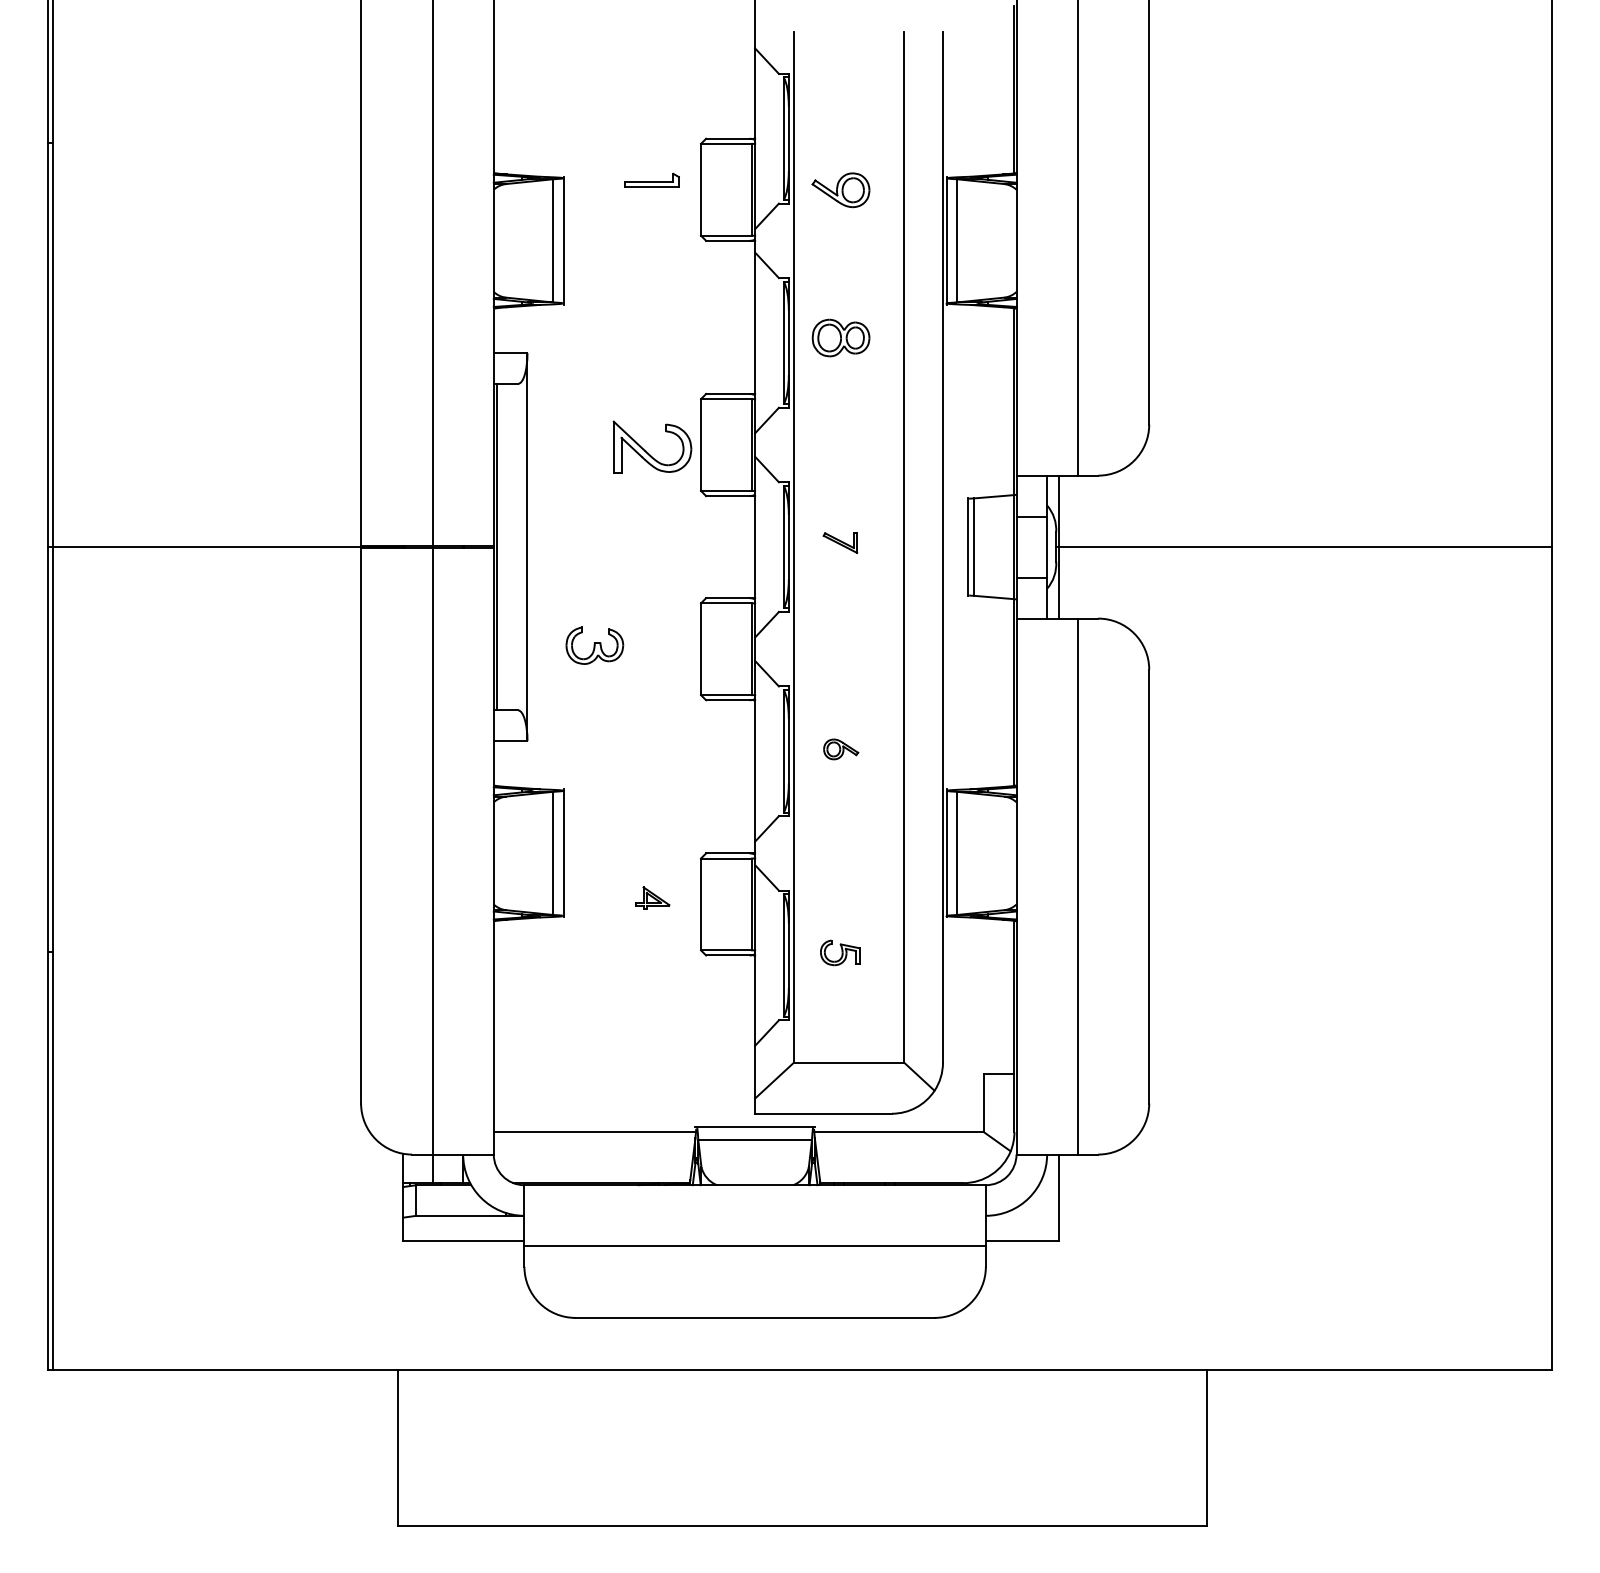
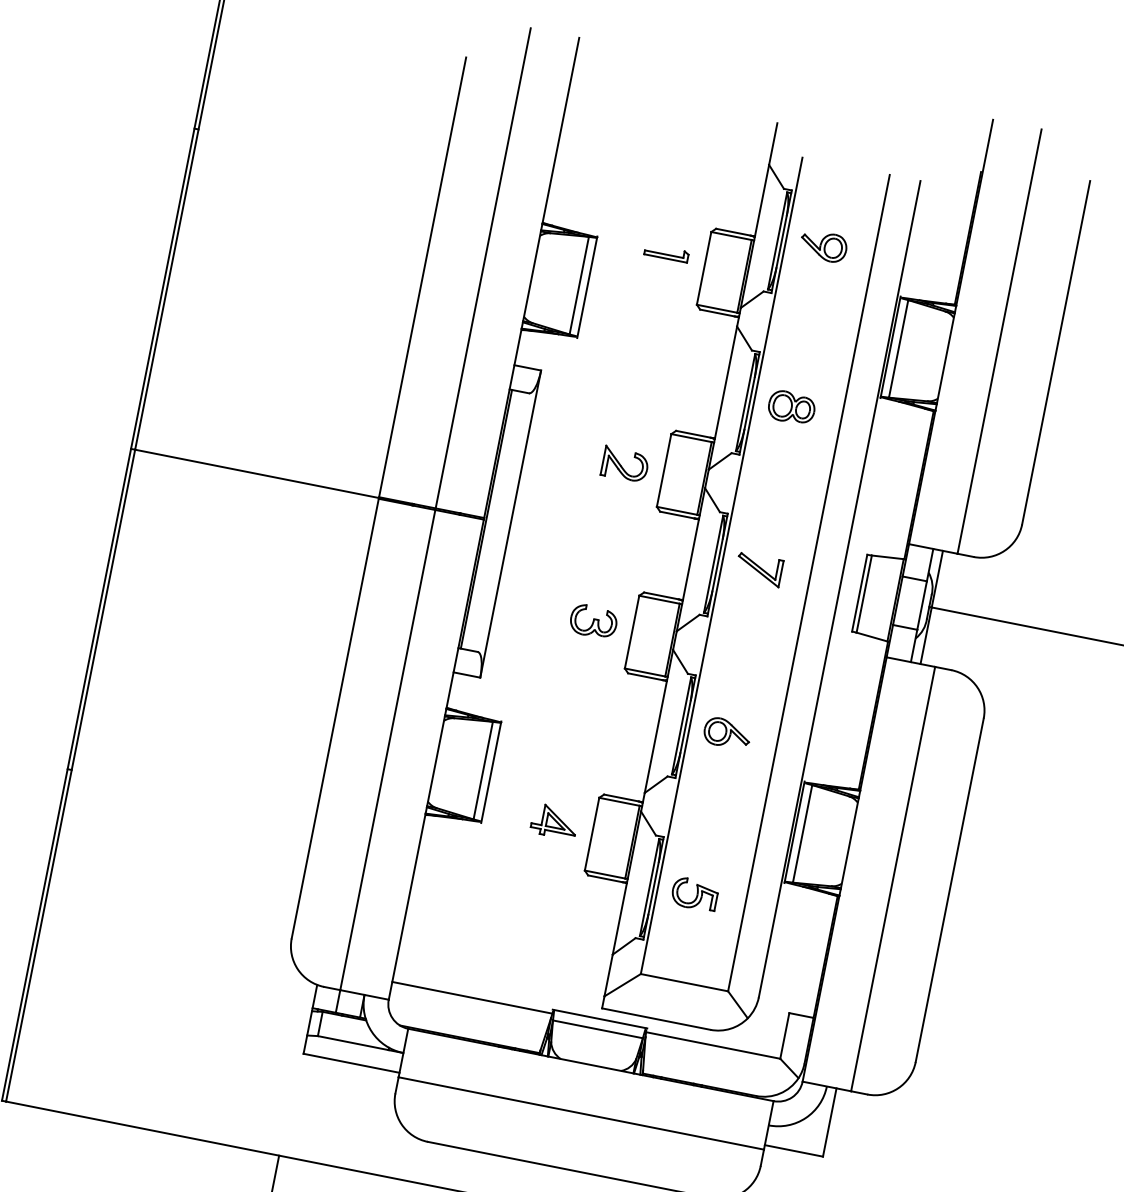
part: (840, 190) -> (823, 246), moved
part: (652, 446) -> (625, 464), size x0.71
part: (840, 542) -> (759, 569), size x1.67
part: (594, 645) -> (593, 621), moved
part: (840, 749) -> (726, 733), size x1.67
part: (652, 898) -> (554, 821), size x1.67
part: (839, 952) -> (694, 893), size x1.43

